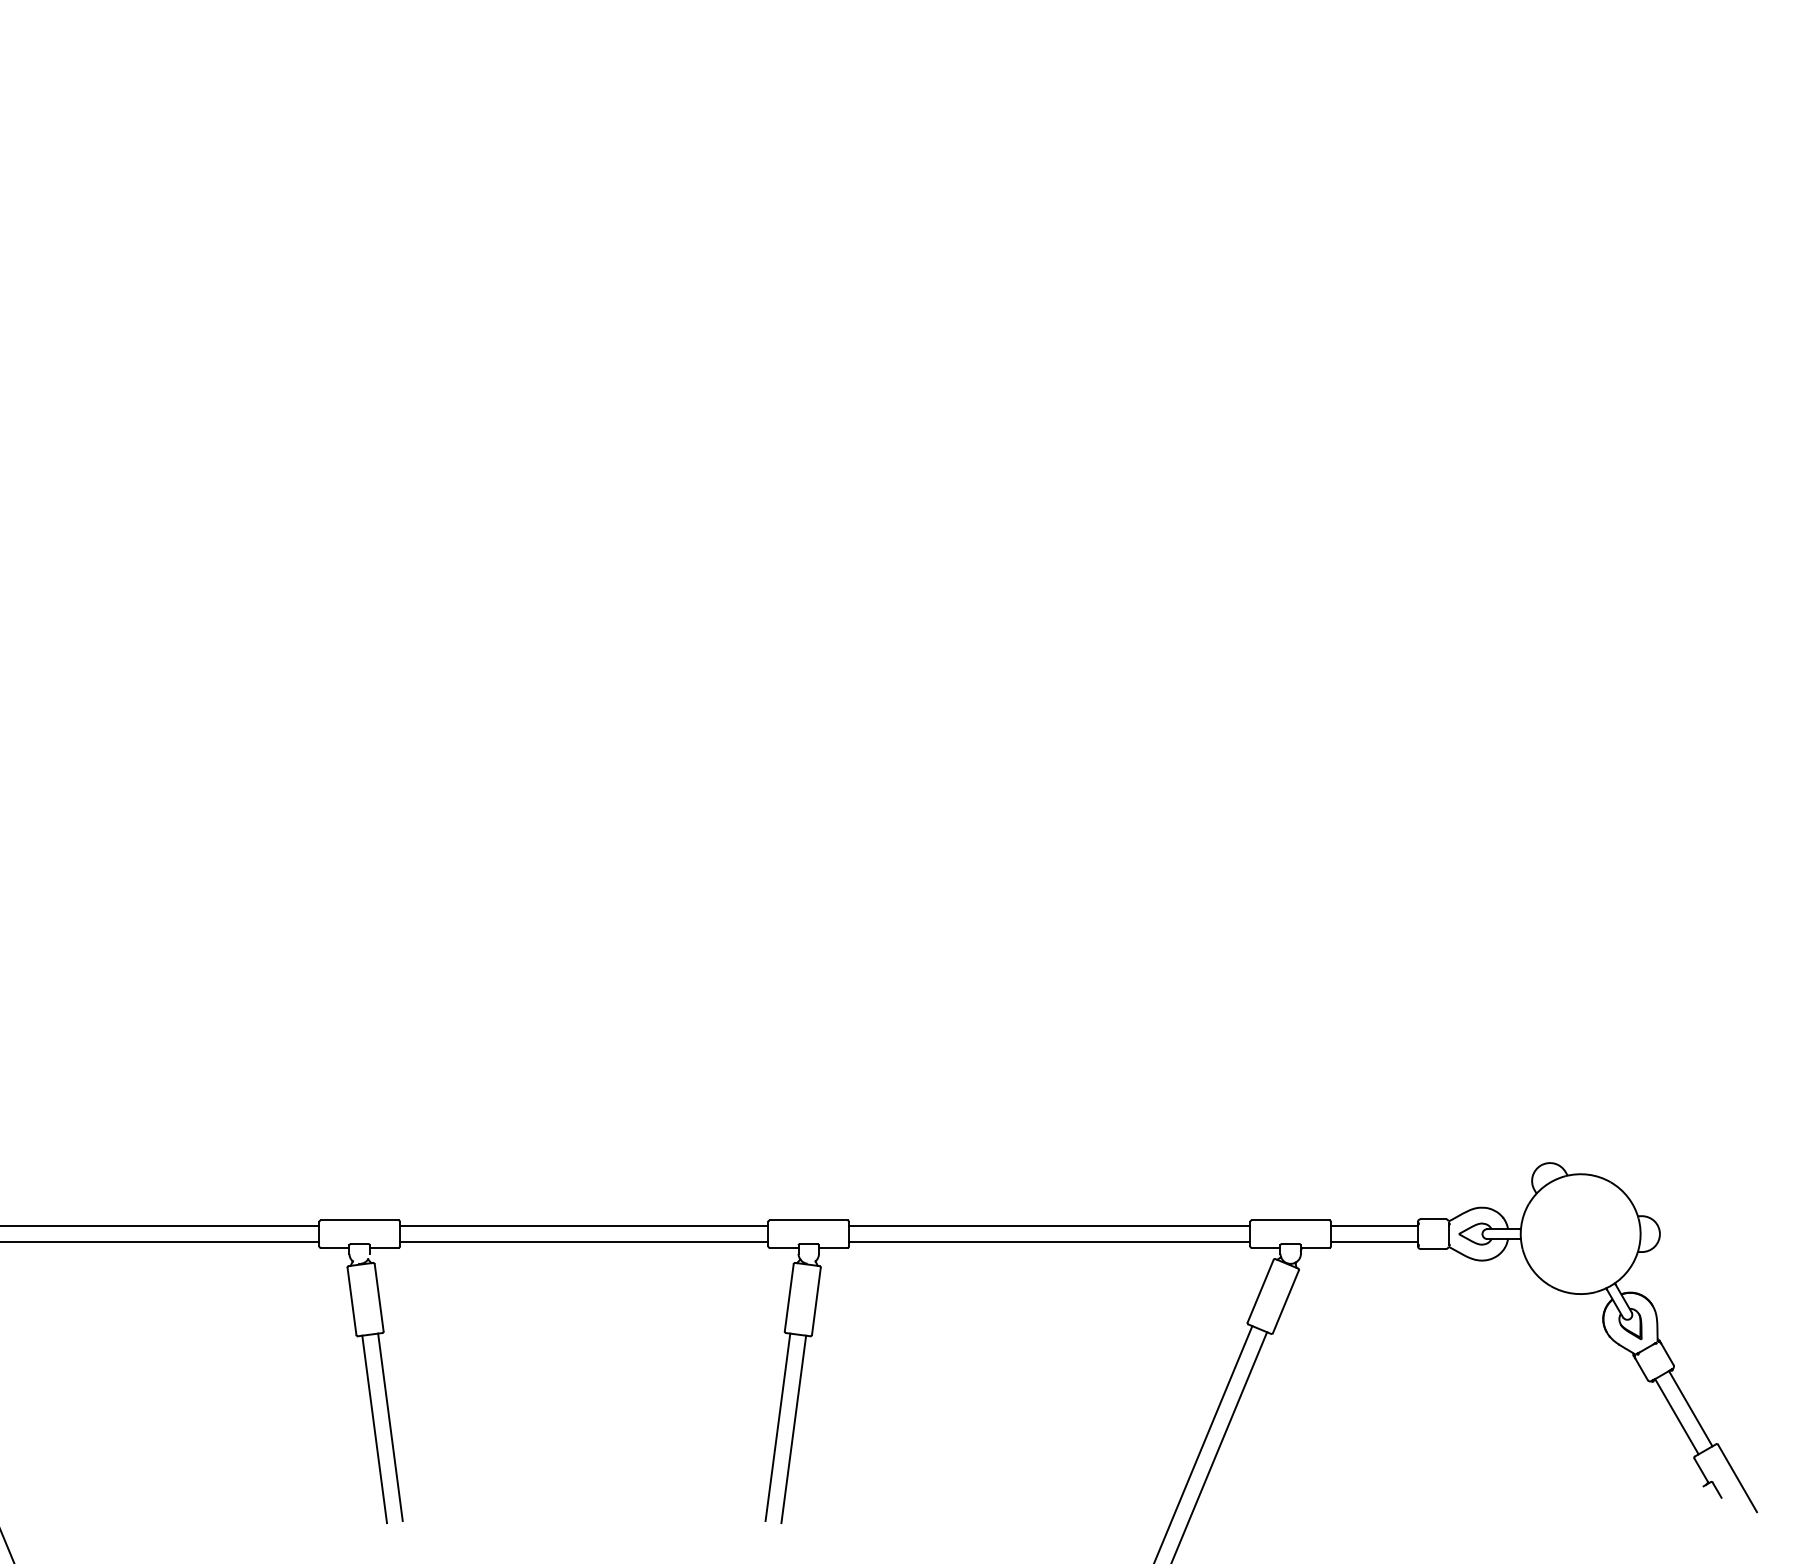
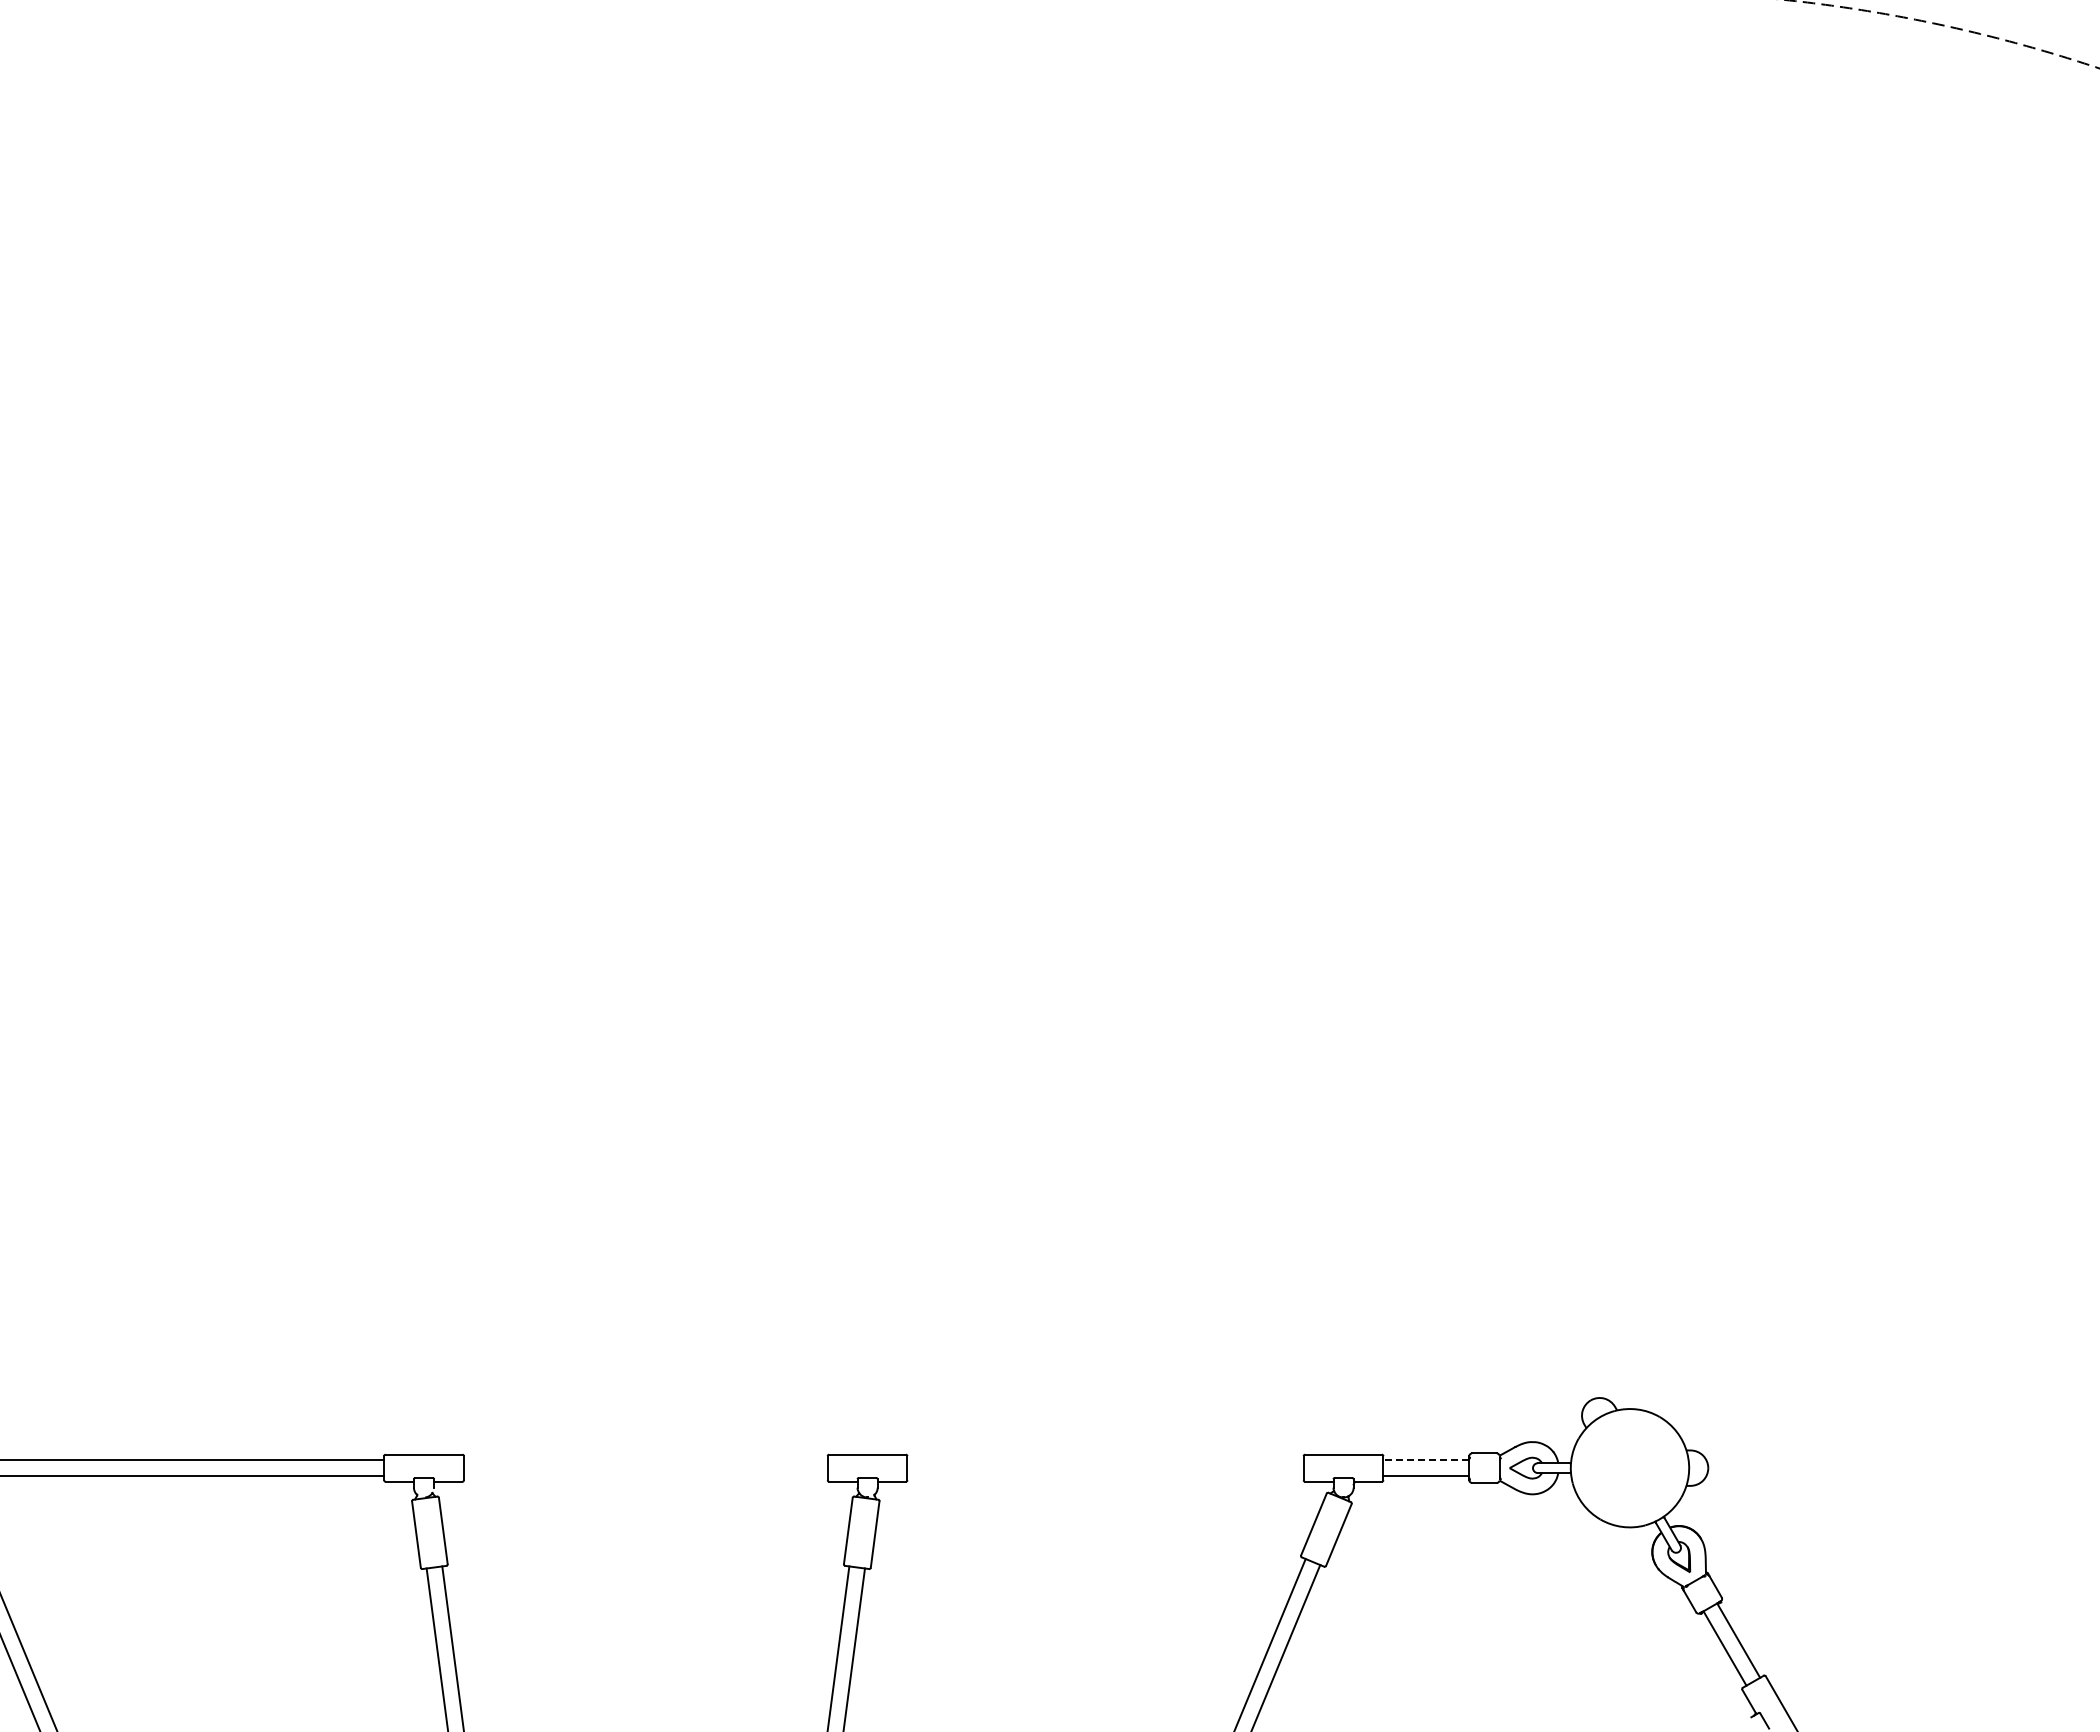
line: (583, 1226) -> (645, 1460), removed
line: (1049, 1226) -> (1105, 1460), removed
line: (1374, 1226) -> (1426, 1460), solid -> dashed
line: (583, 1242) -> (645, 1476), removed
line: (1049, 1242) -> (1105, 1476), removed

